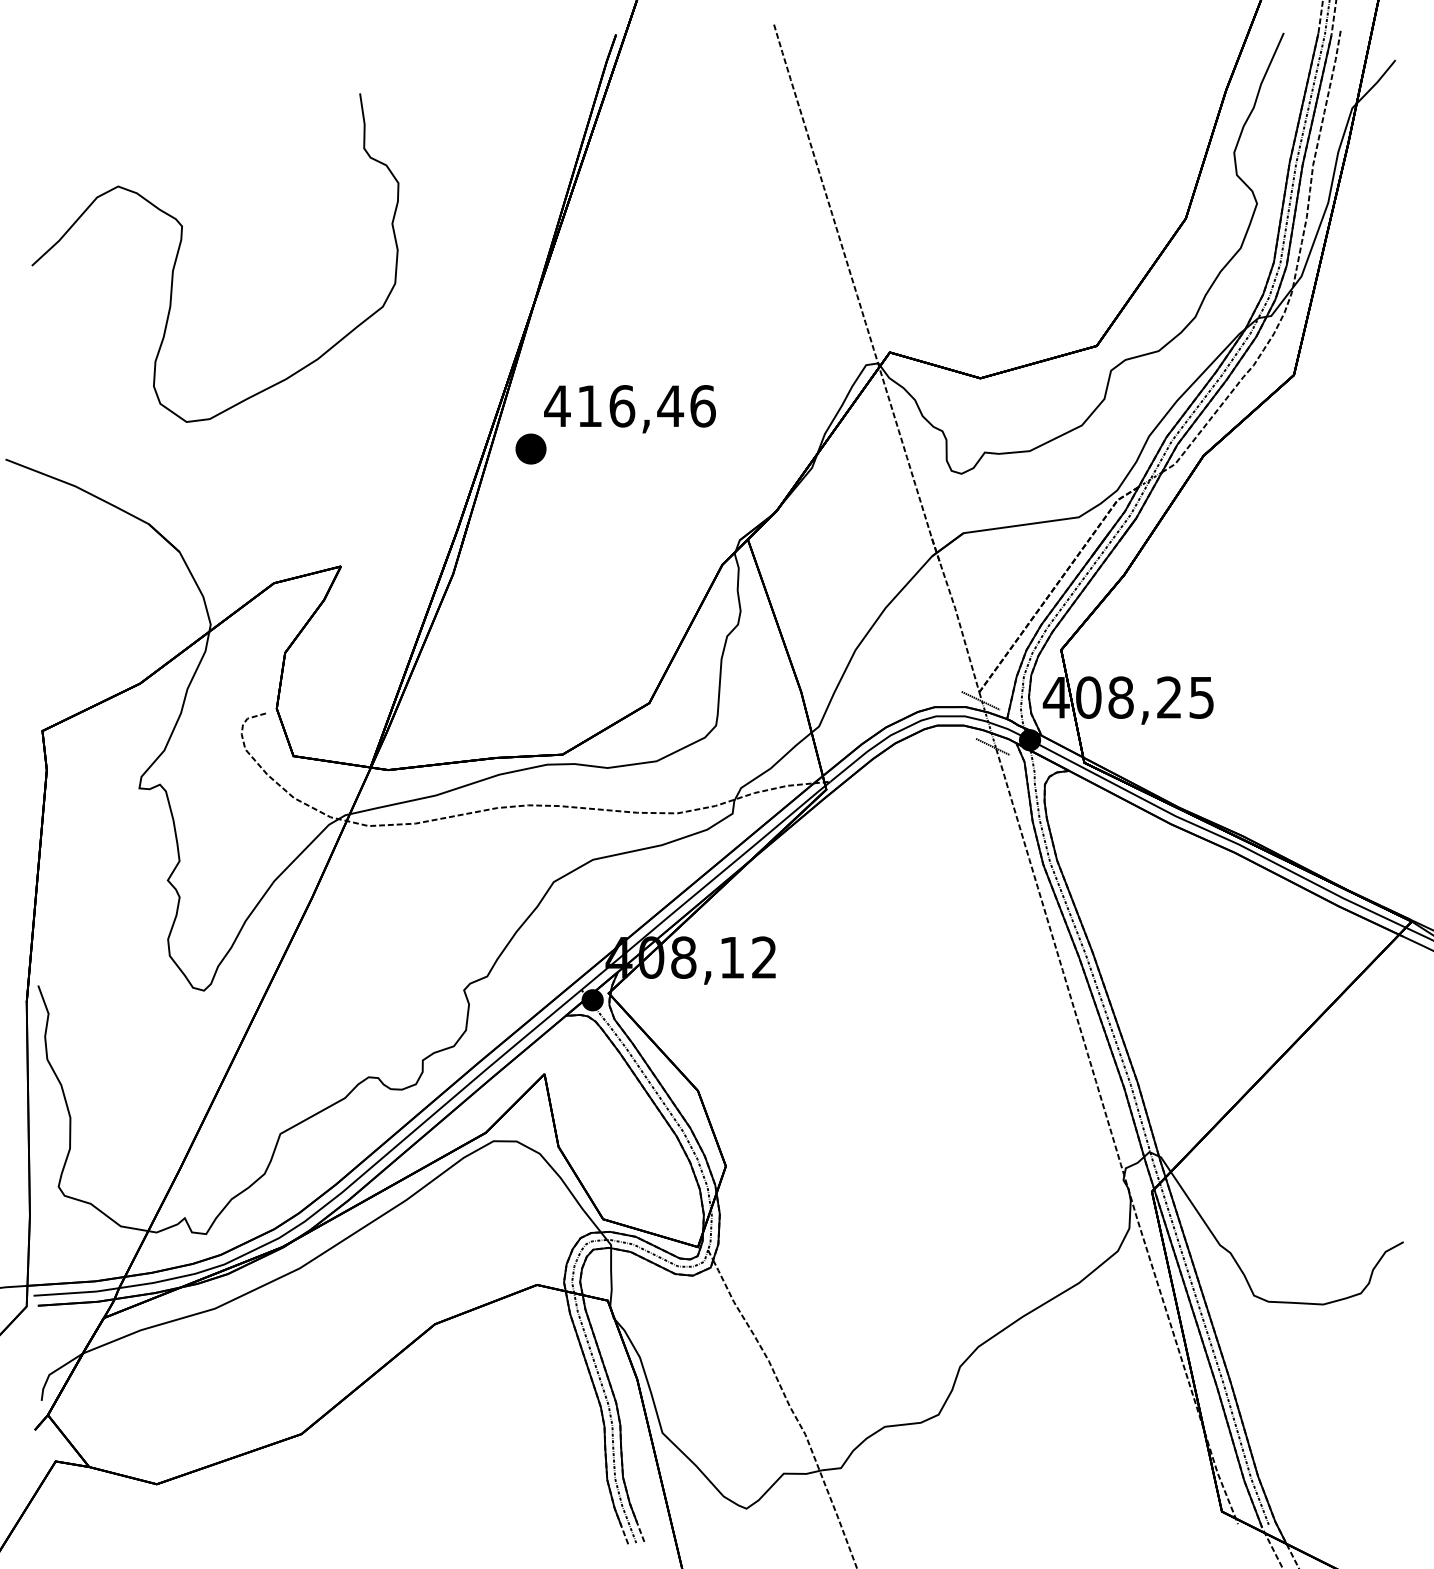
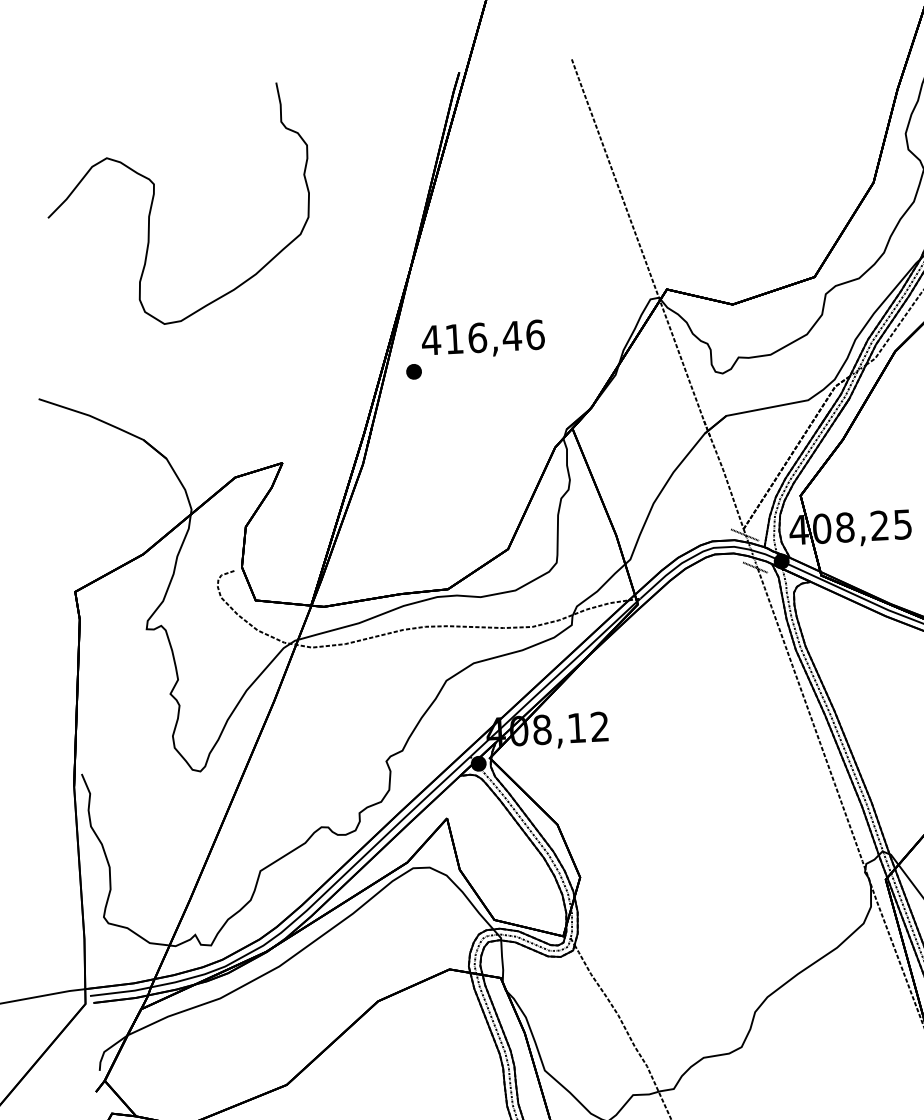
curve: (180, 247) -> (153, 199), moved
part: (531, 448) -> (414, 371), size x0.71

